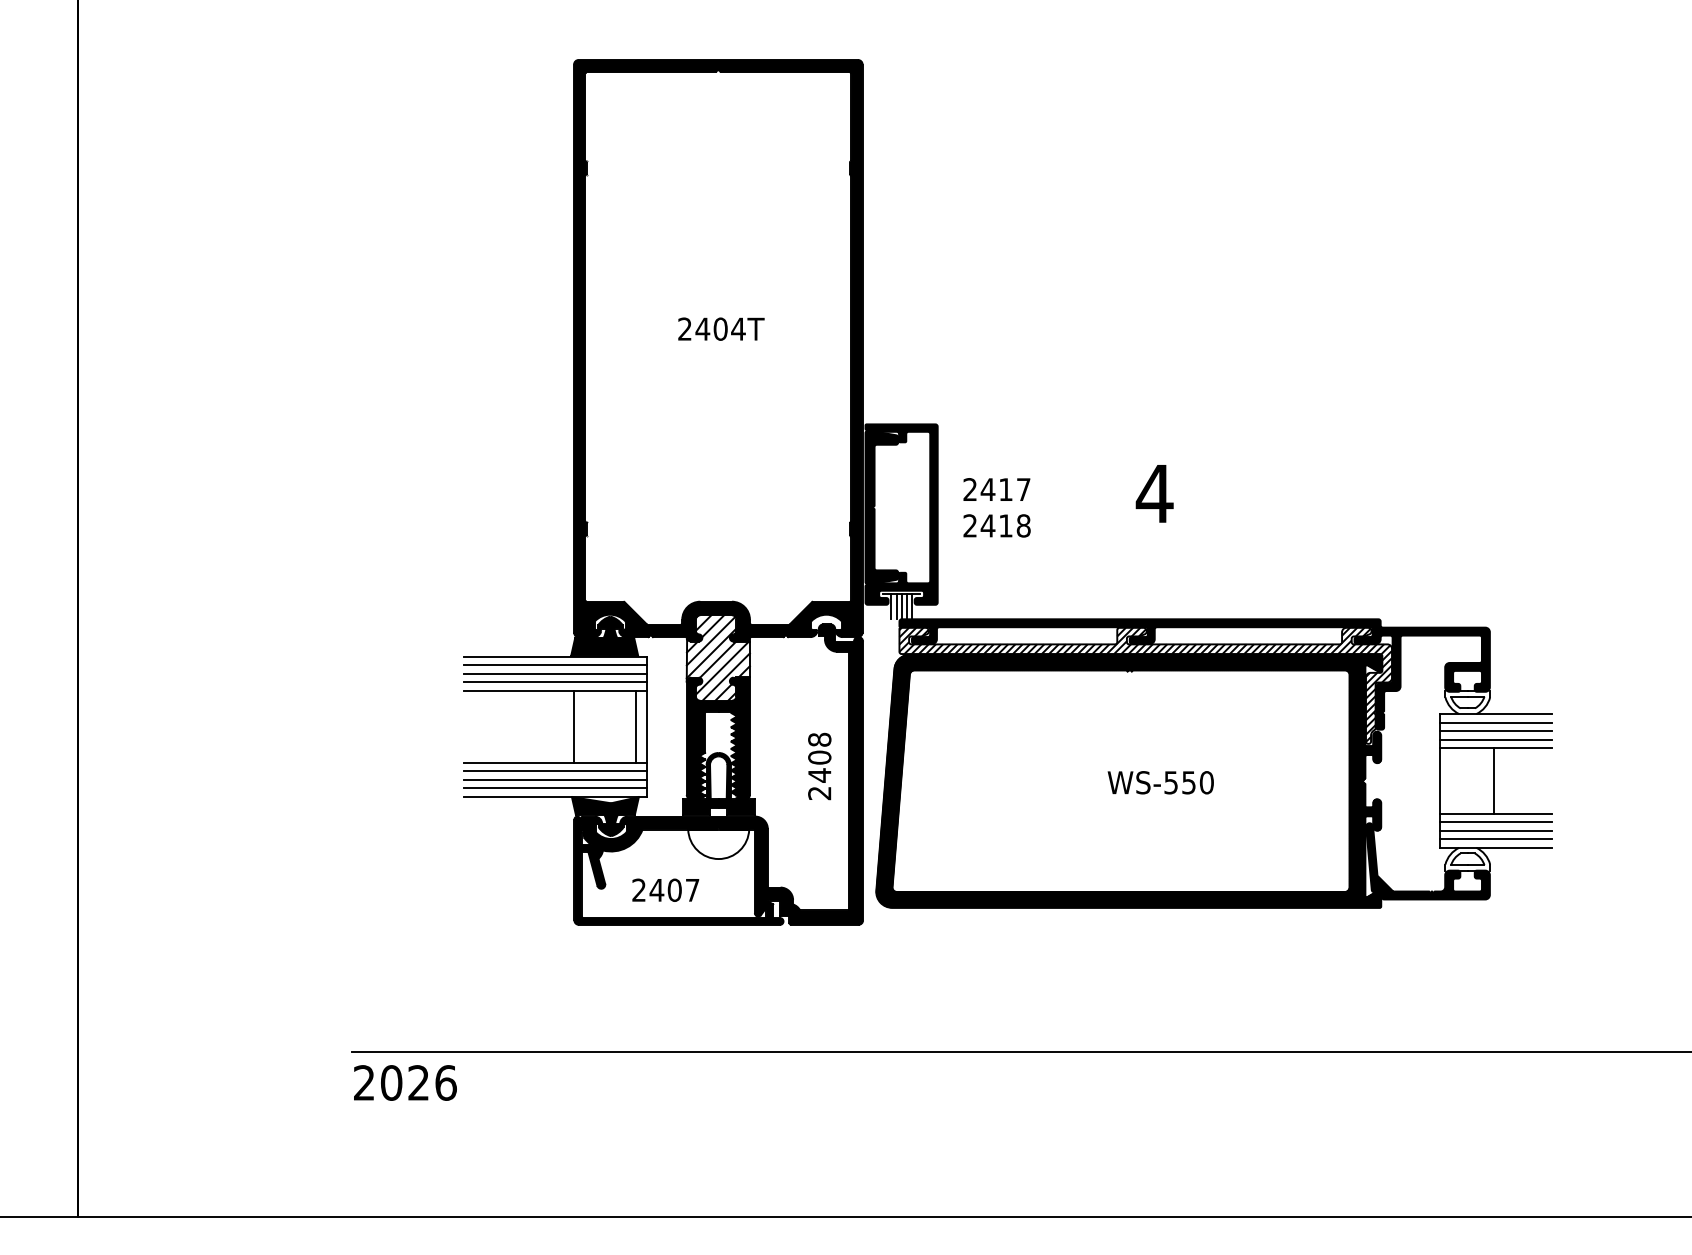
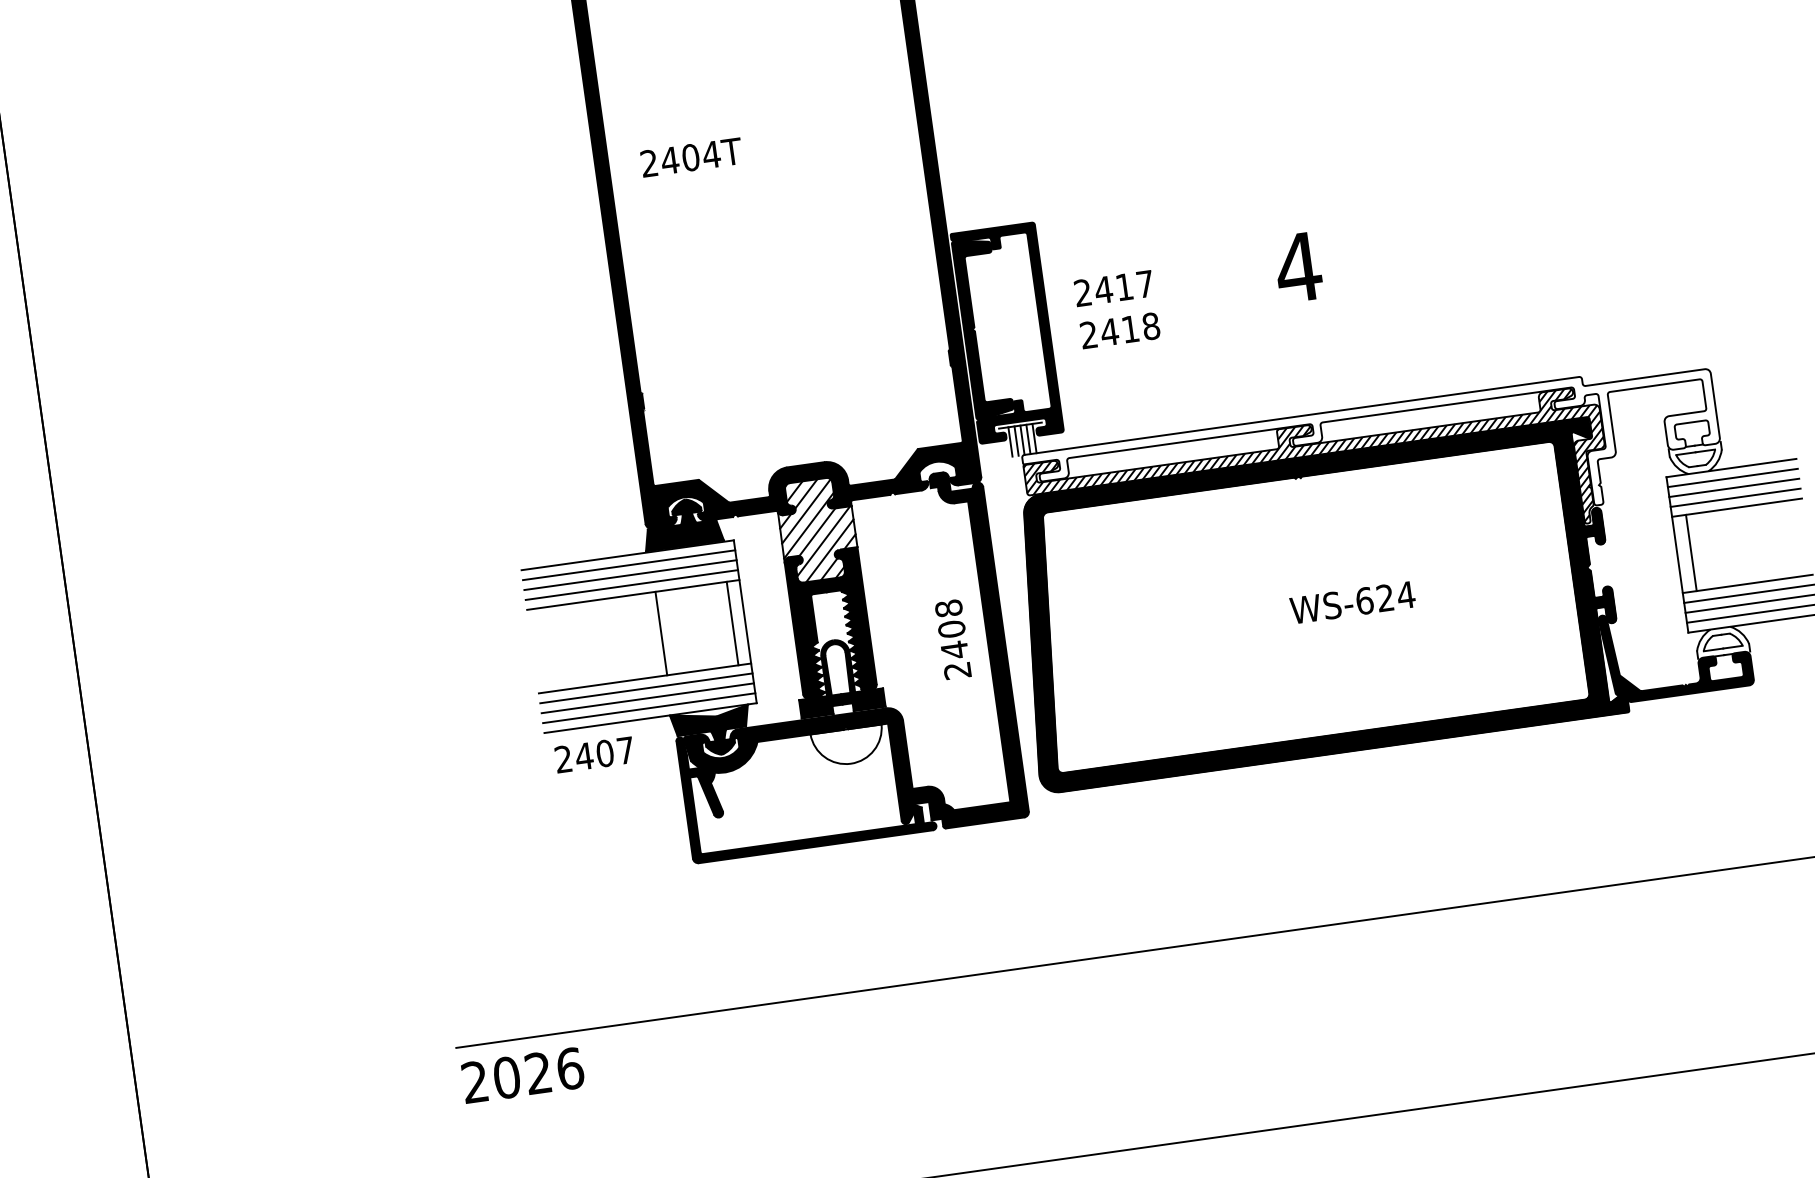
text: (721, 328) -> (691, 156), moved
fill: (1194, 674) -> (1374, 471), removed
line: (1494, 780) -> (1691, 552), moved
text: (1189, 782) -> (1385, 597), WS-550 -> WS-624
text: (665, 889) -> (594, 754), moved

